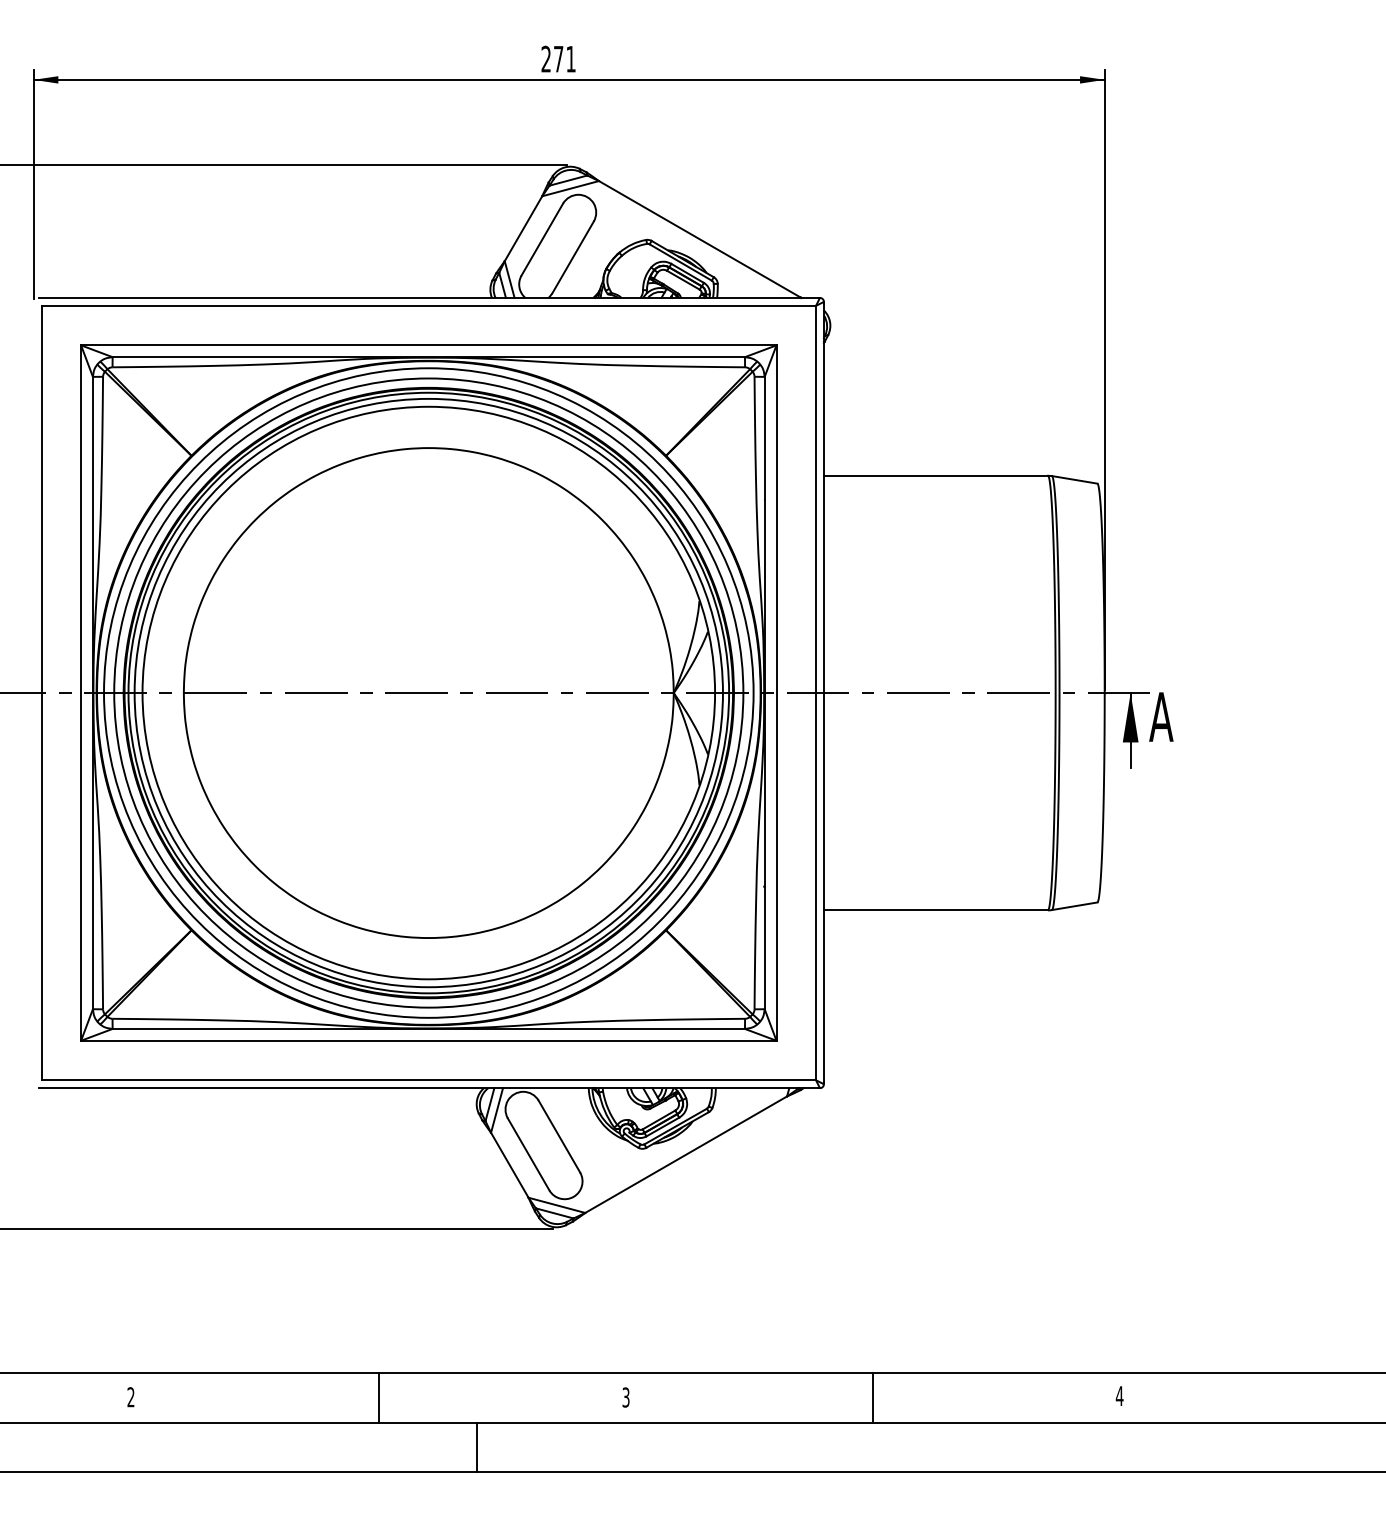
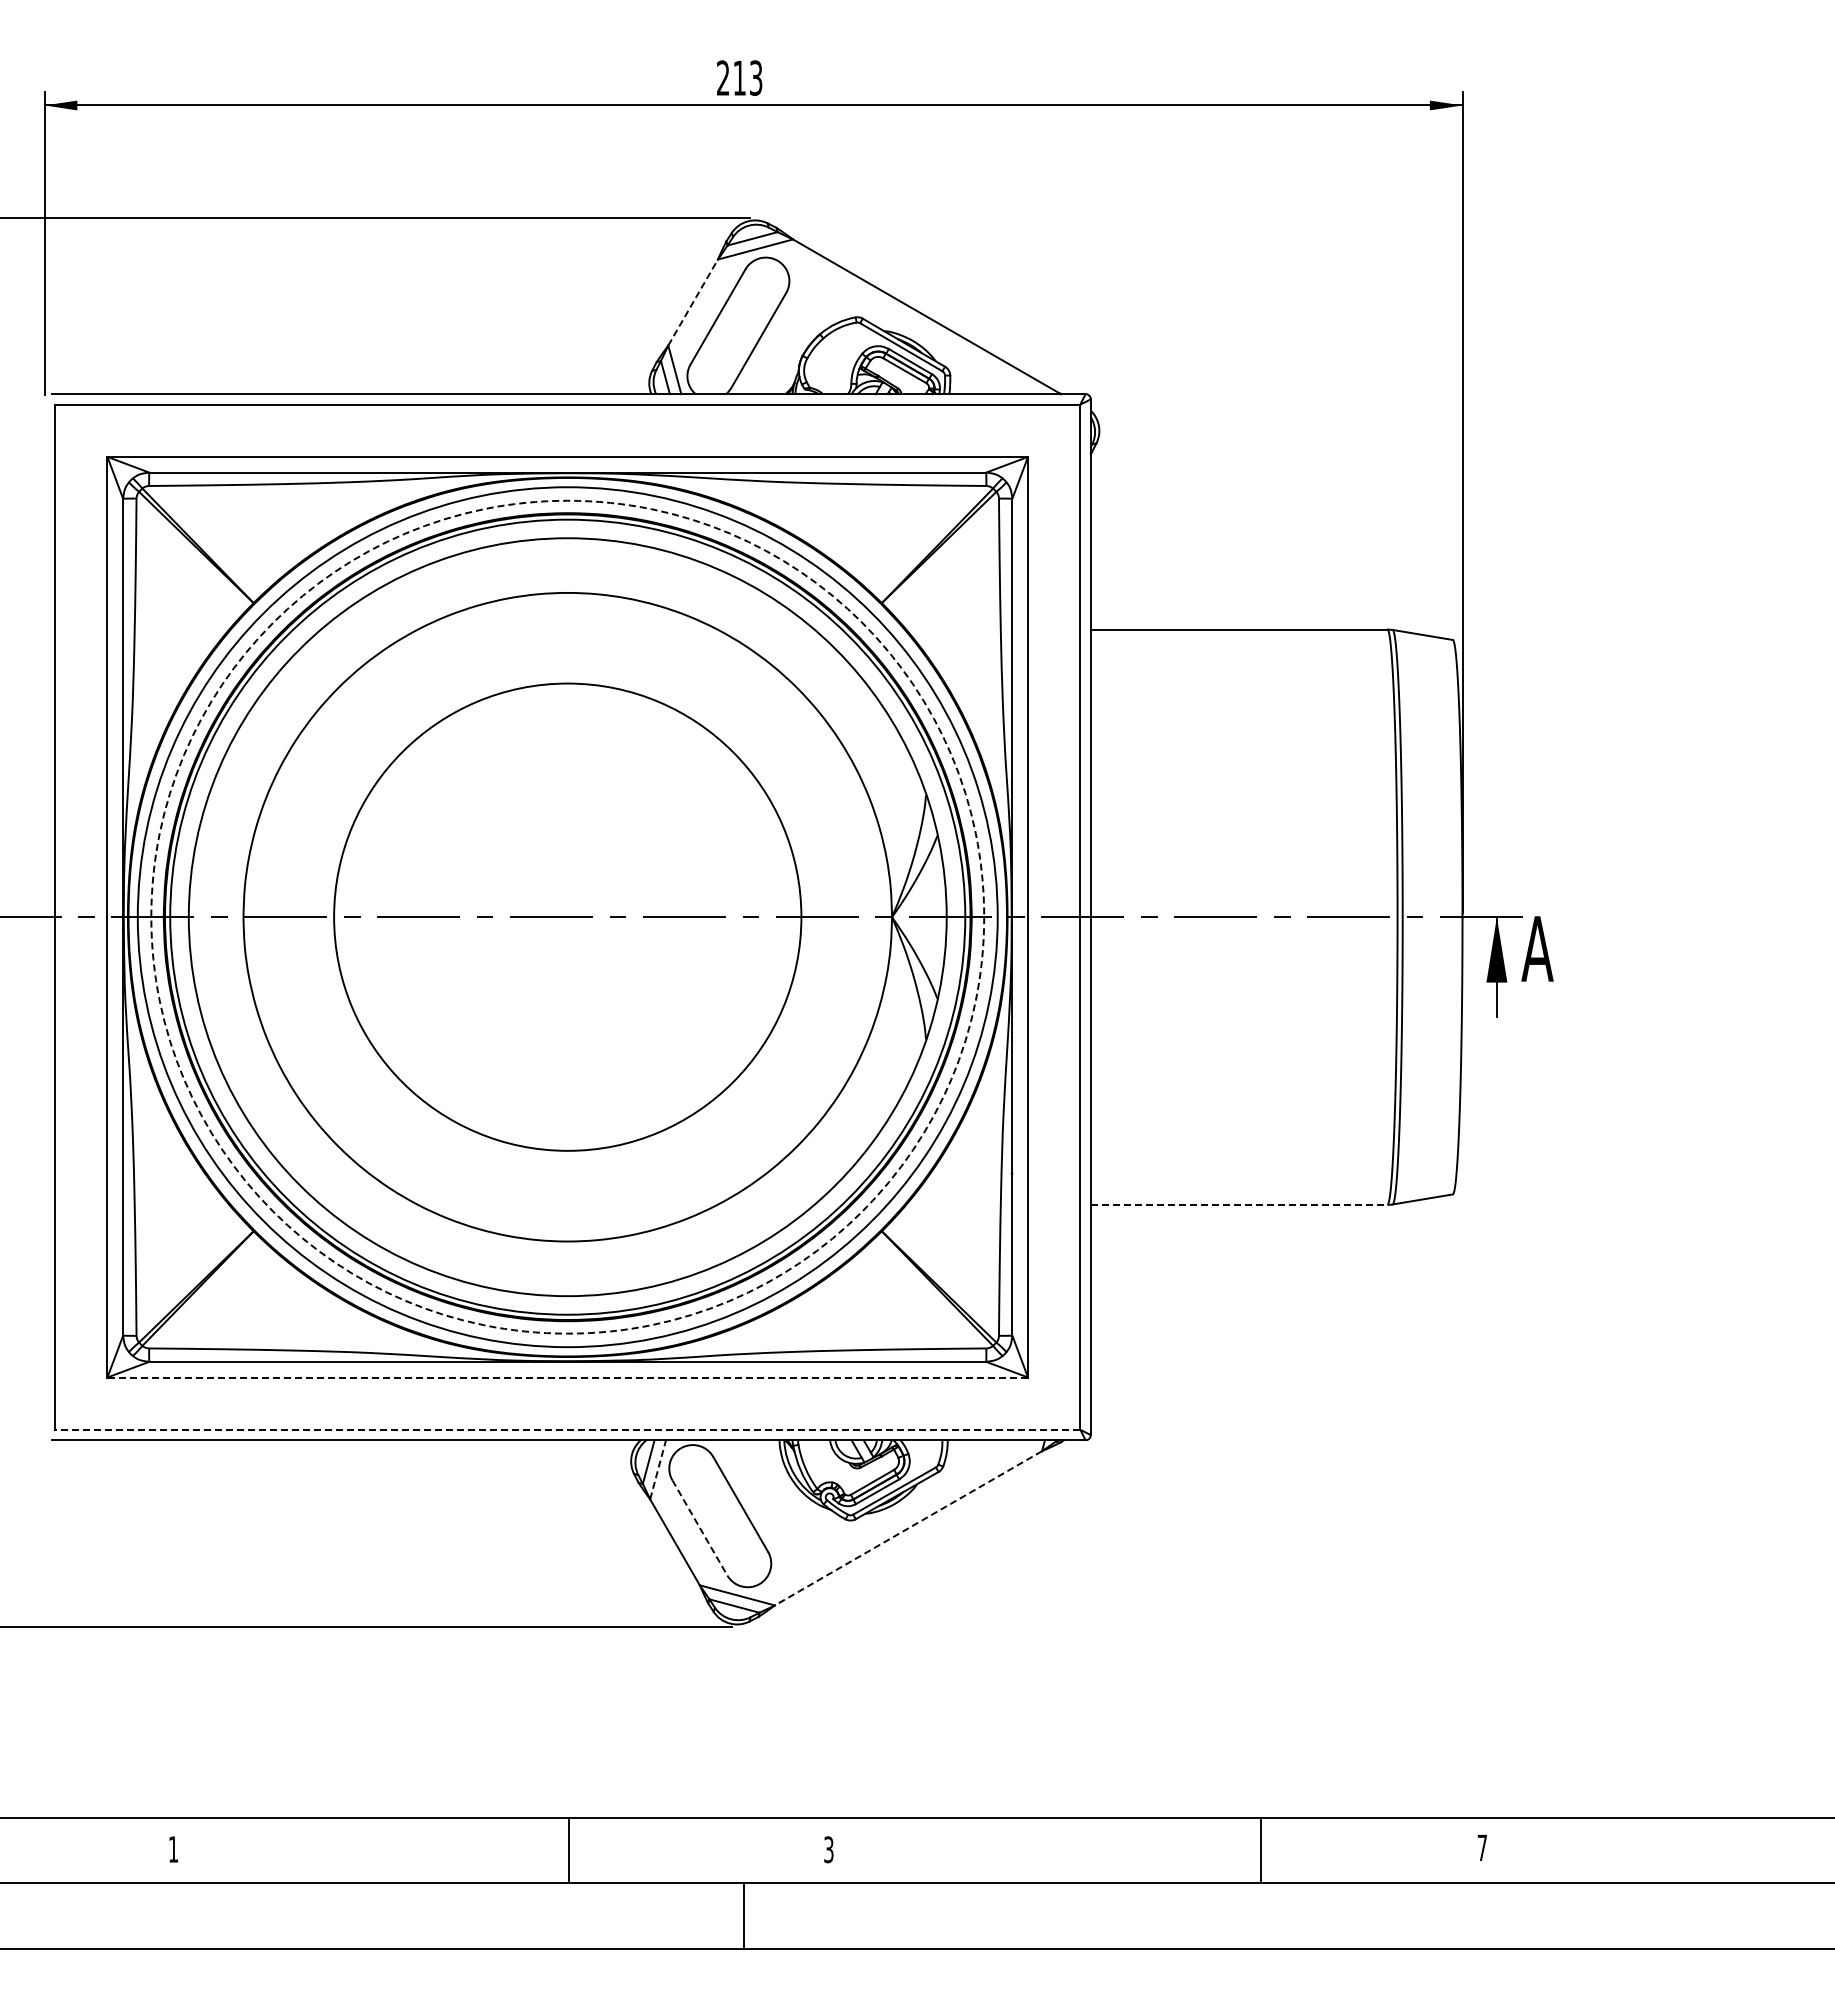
text: (564, 58) -> (747, 77), 271 -> 213
line: (523, 228) -> (693, 302), solid -> dashed
circle: (428, 692) -> (567, 916), size x0.6
circle: (428, 692) -> (567, 916), solid -> dashed
line: (936, 910) -> (1239, 1204), solid -> dashed
line: (428, 1040) -> (567, 1377), solid -> dashed
line: (428, 1080) -> (567, 1429), solid -> dashed
line: (497, 1110) -> (658, 1469), solid -> dashed
line: (528, 1154) -> (699, 1527), solid -> dashed
line: (686, 1154) -> (908, 1528), solid -> dashed
text: (1119, 1395) -> (1482, 1847), 4 -> 7
text: (130, 1397) -> (172, 1849), 2 -> 1
line: (378, 1398) -> (569, 1850), moved
line: (872, 1398) -> (1261, 1850), moved
line: (477, 1447) -> (744, 1915), moved

